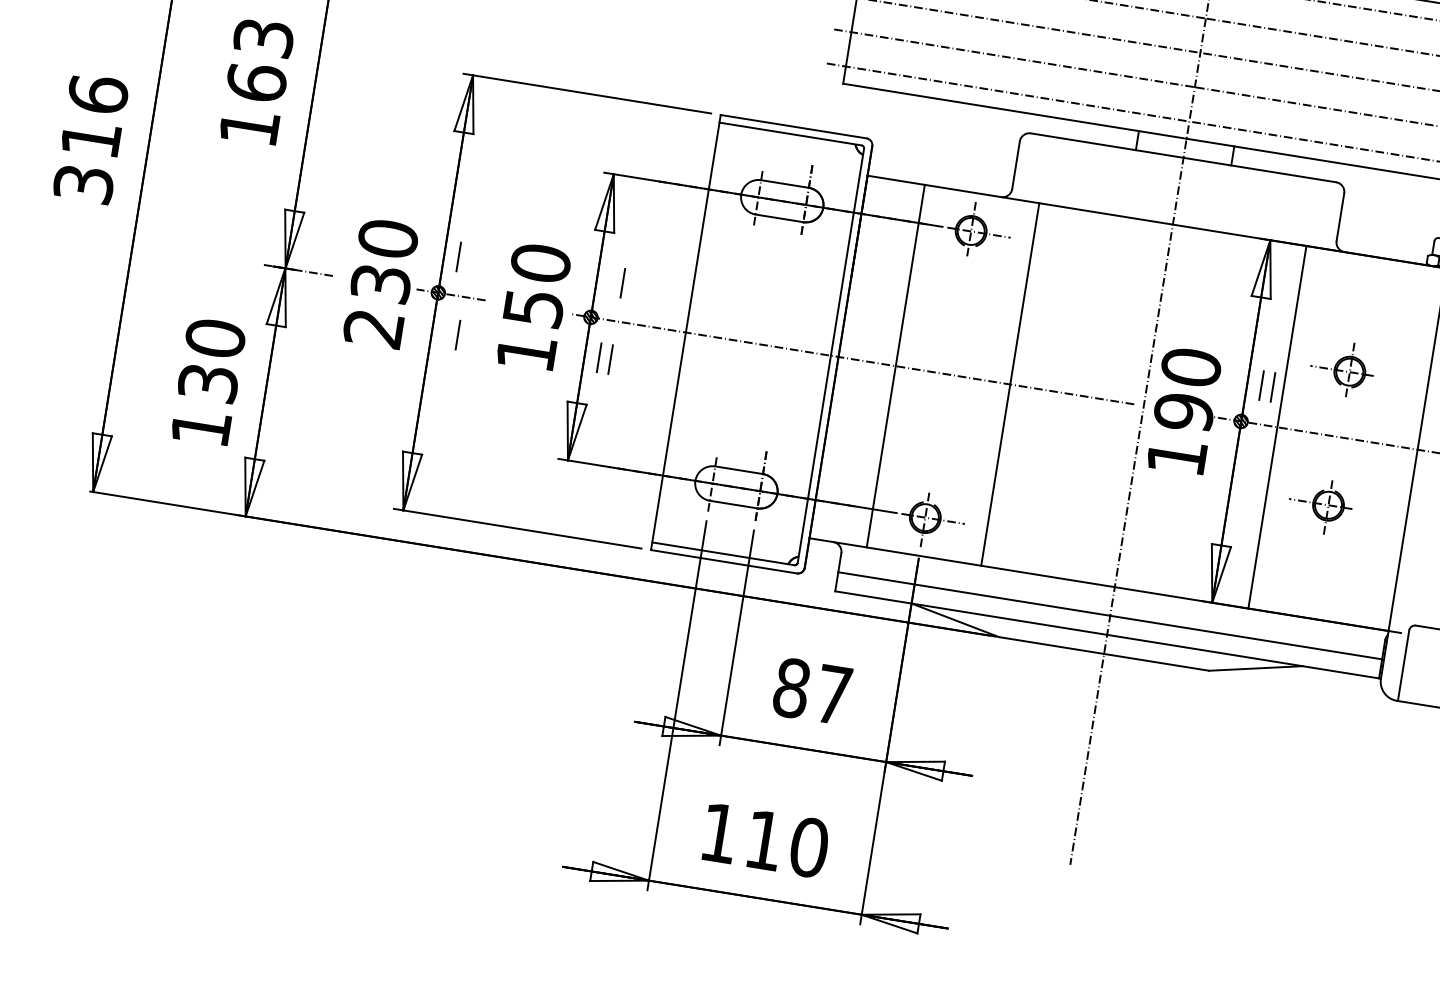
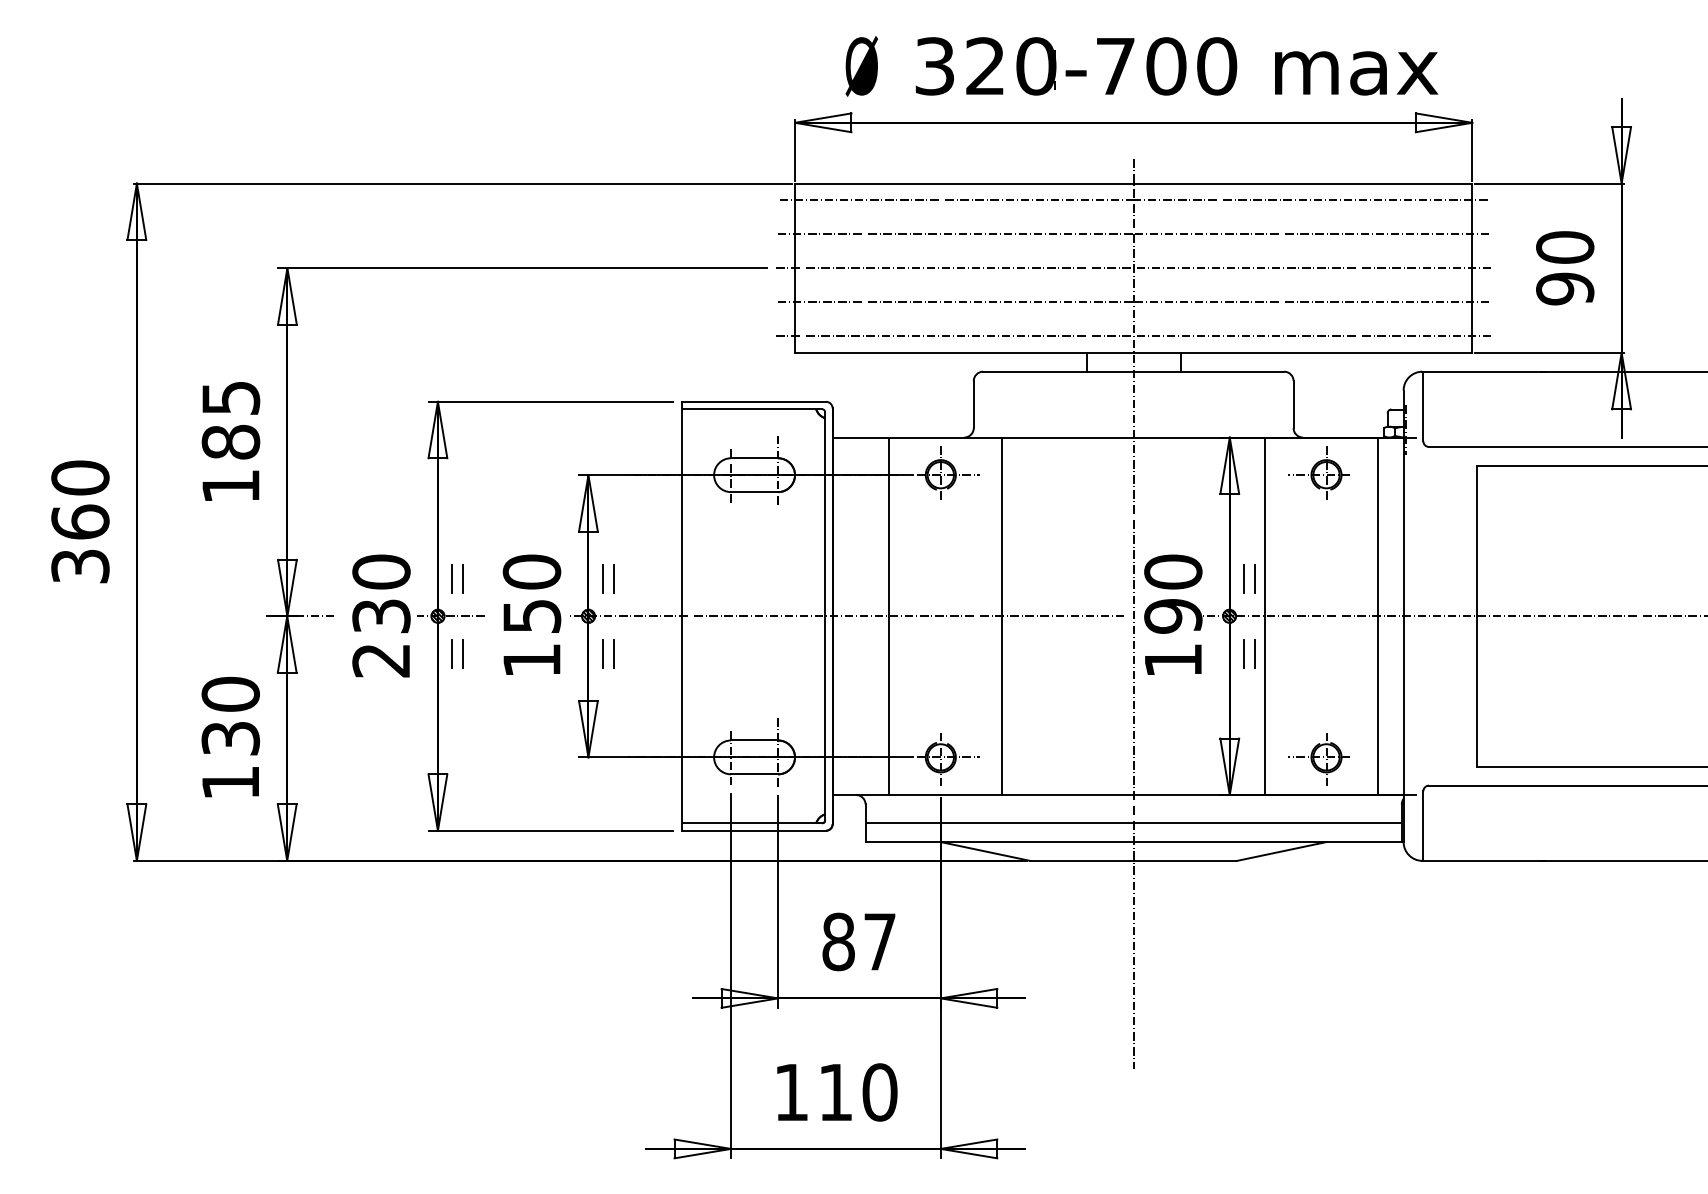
text: (259, 60) -> (230, 420), 163 -> 185
text: (94, 116) -> (80, 499), 316 -> 360
line: (470, 258) -> (463, 578), added
line: (611, 281) -> (602, 578), added
line: (446, 332) -> (452, 653), added
part: (1342, 368) -> (1318, 472), moved
line: (1392, 445) -> (1378, 616), added
line: (1249, 461) -> (1243, 653), added
line: (1260, 463) -> (1254, 653), added
part: (1320, 506) -> (1318, 759), moved

